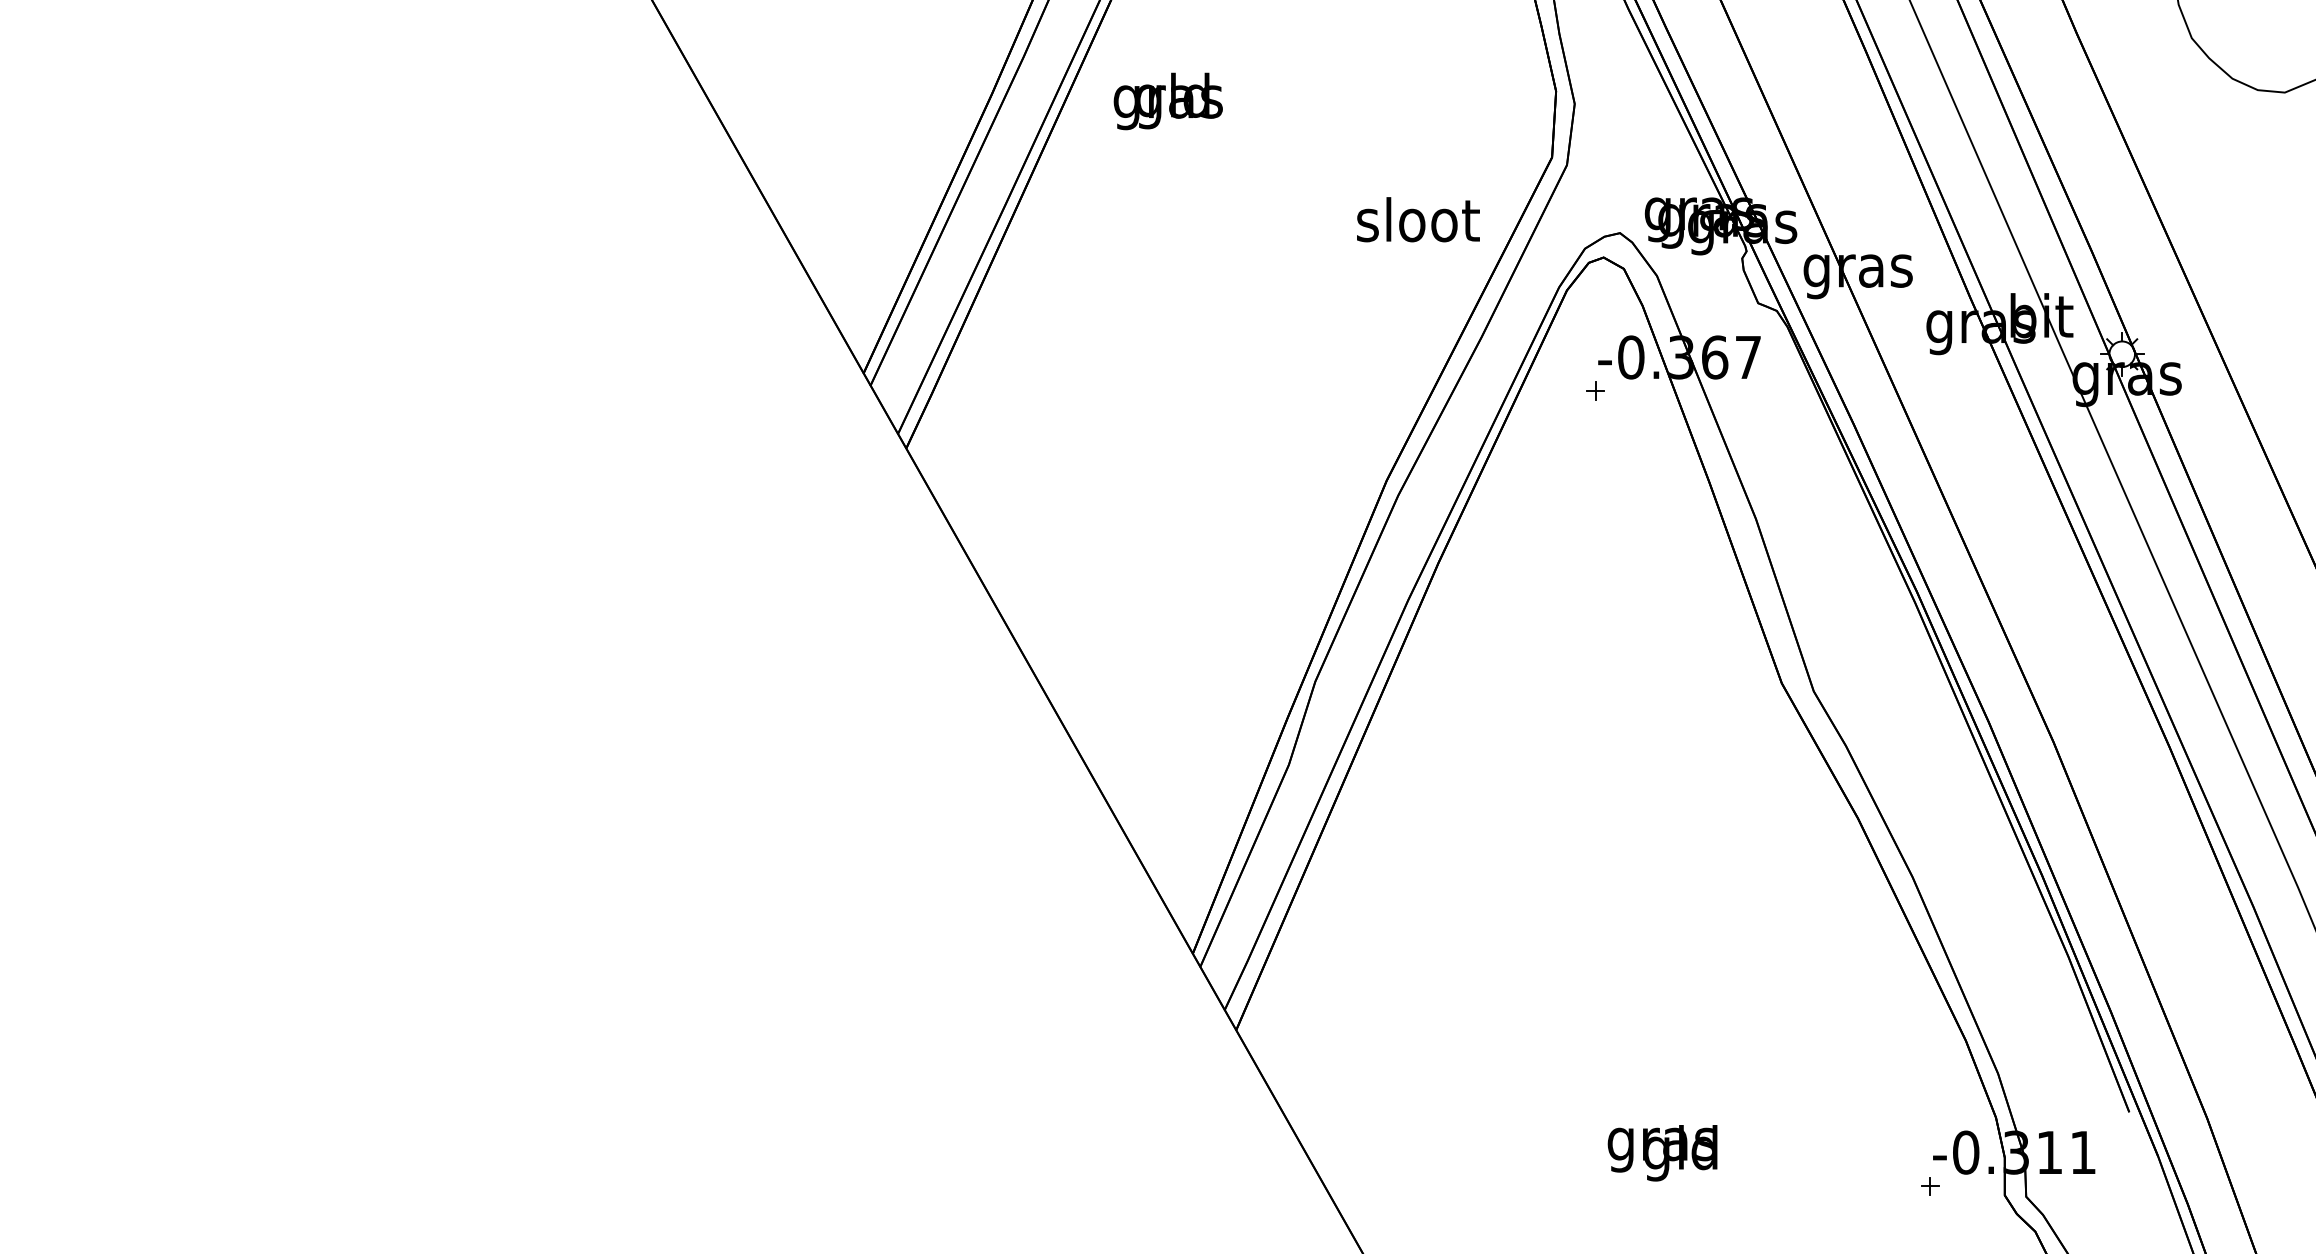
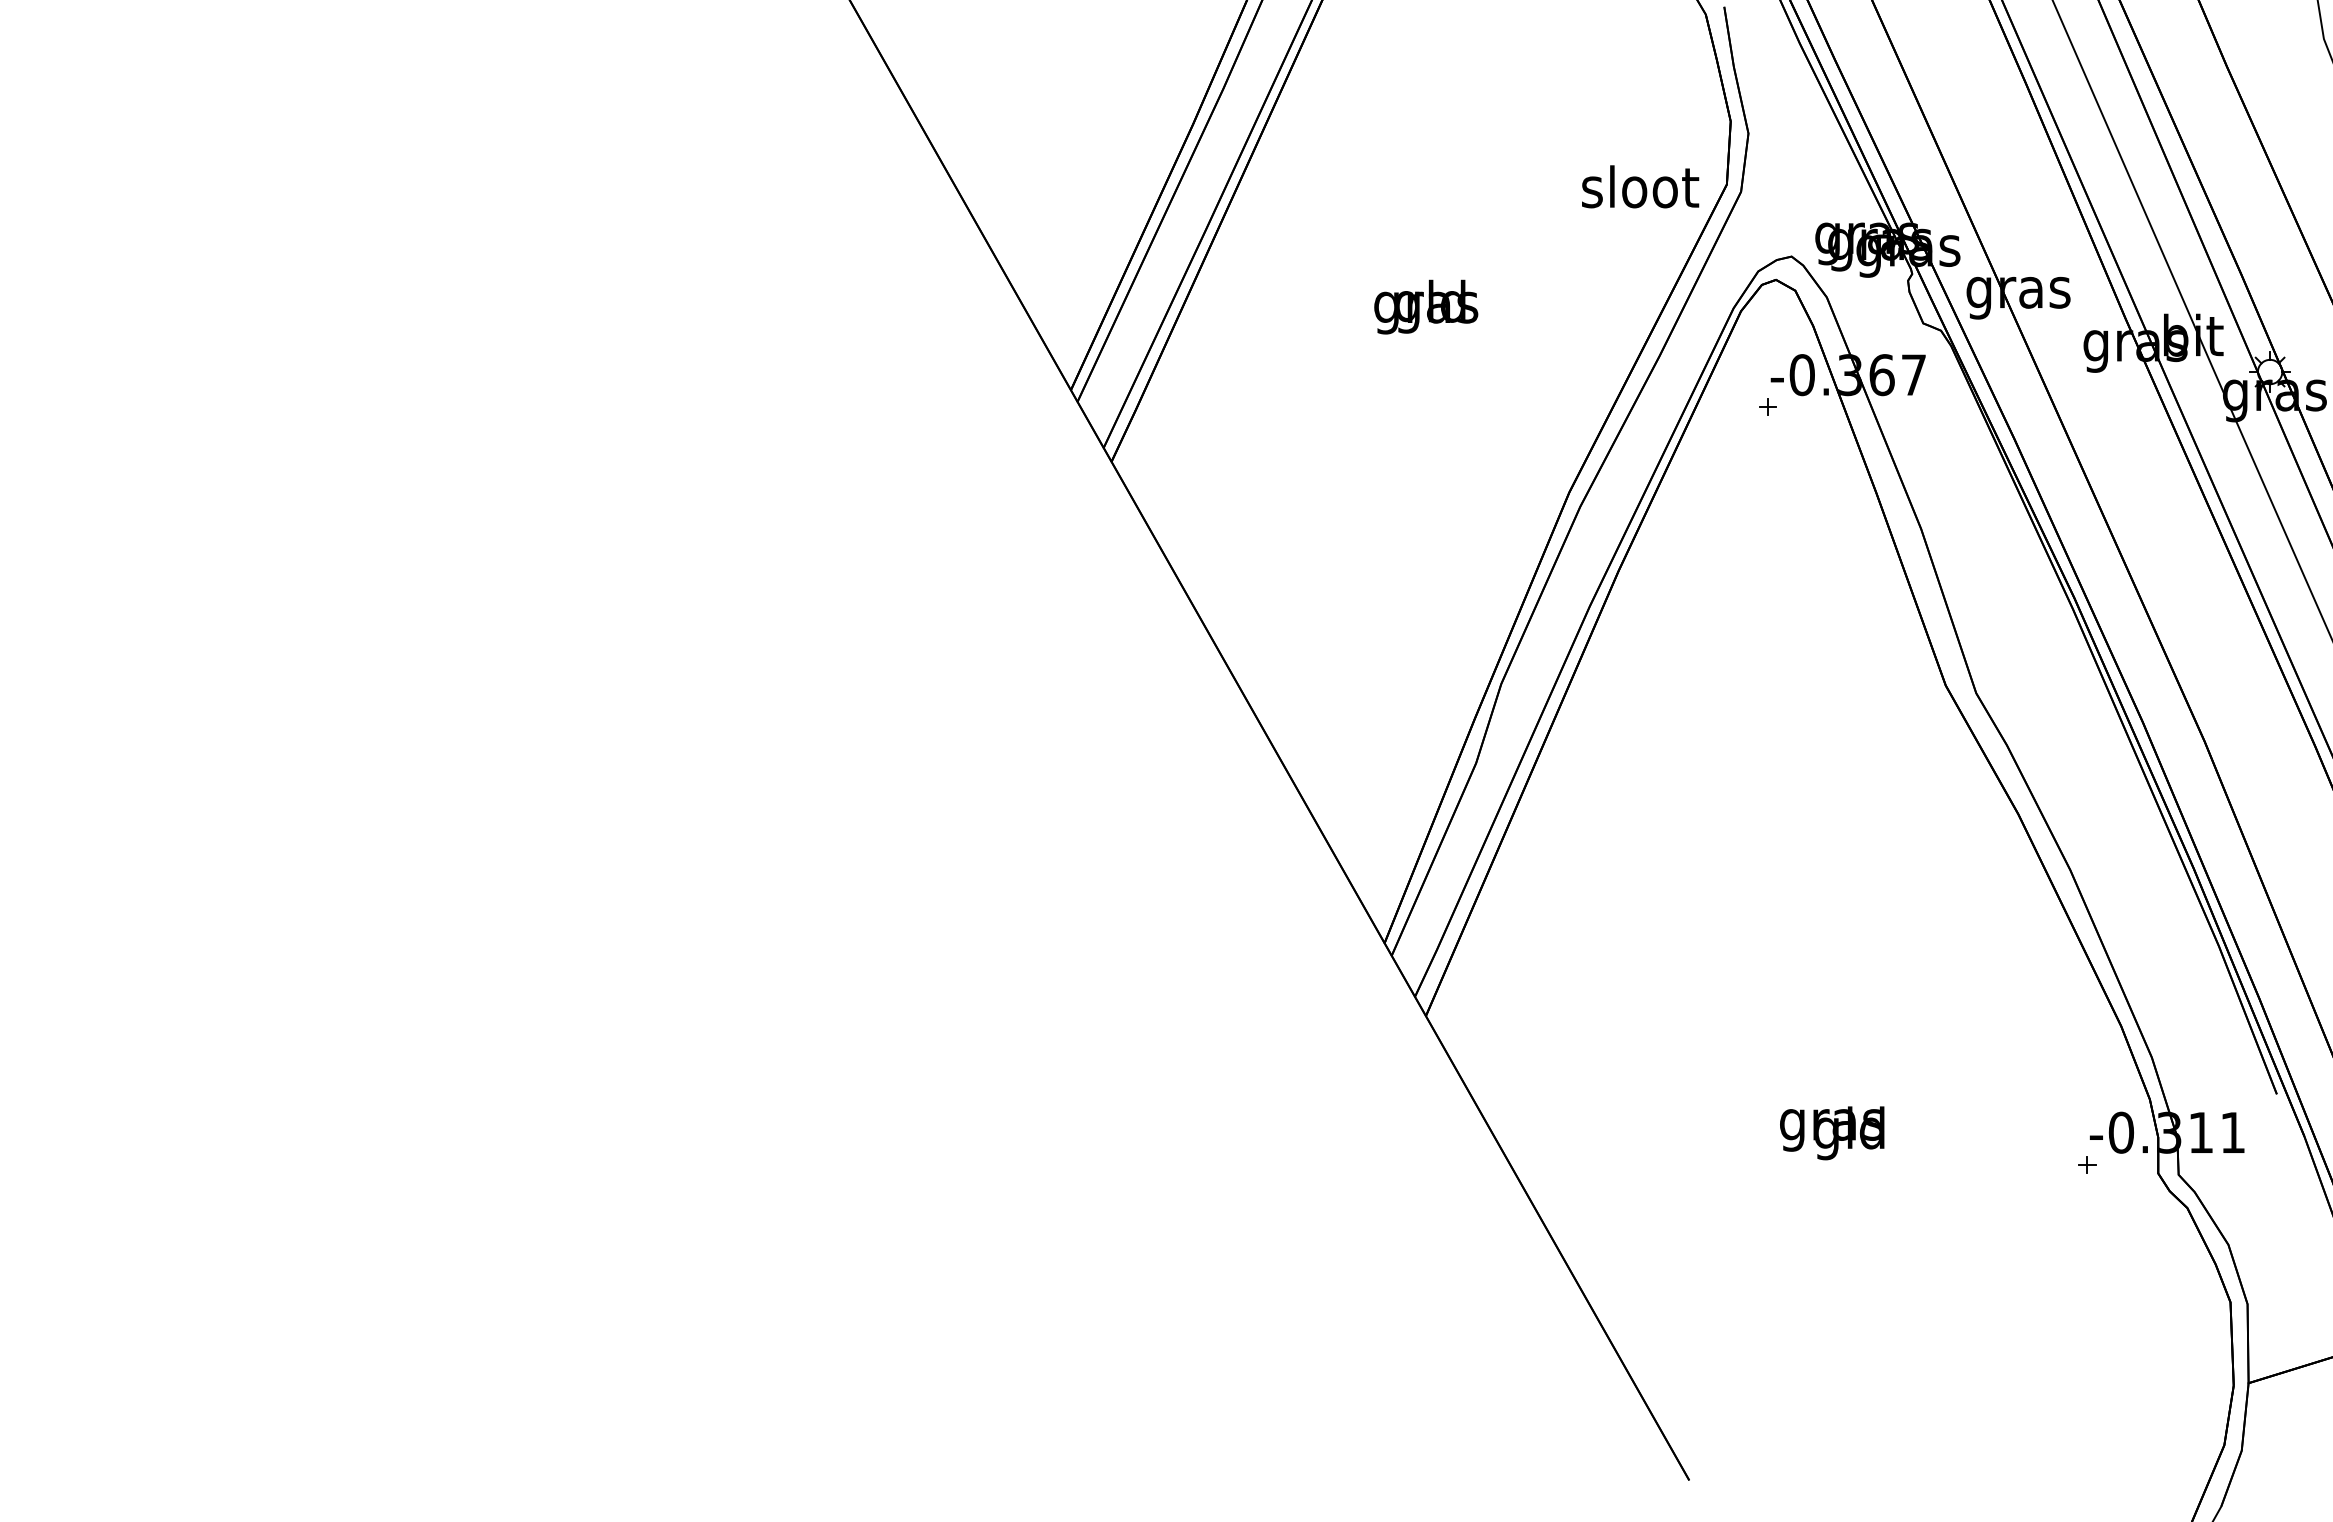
text: (1168, 100) -> (1426, 306), moved
text: (1418, 219) -> (1640, 186), moved

